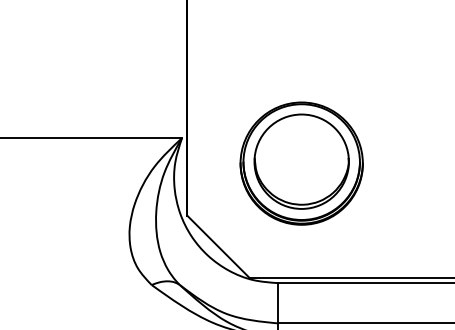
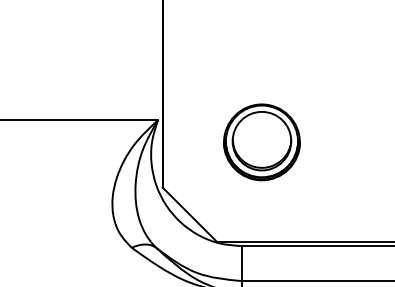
part: (301, 163) -> (261, 142), size x0.71

